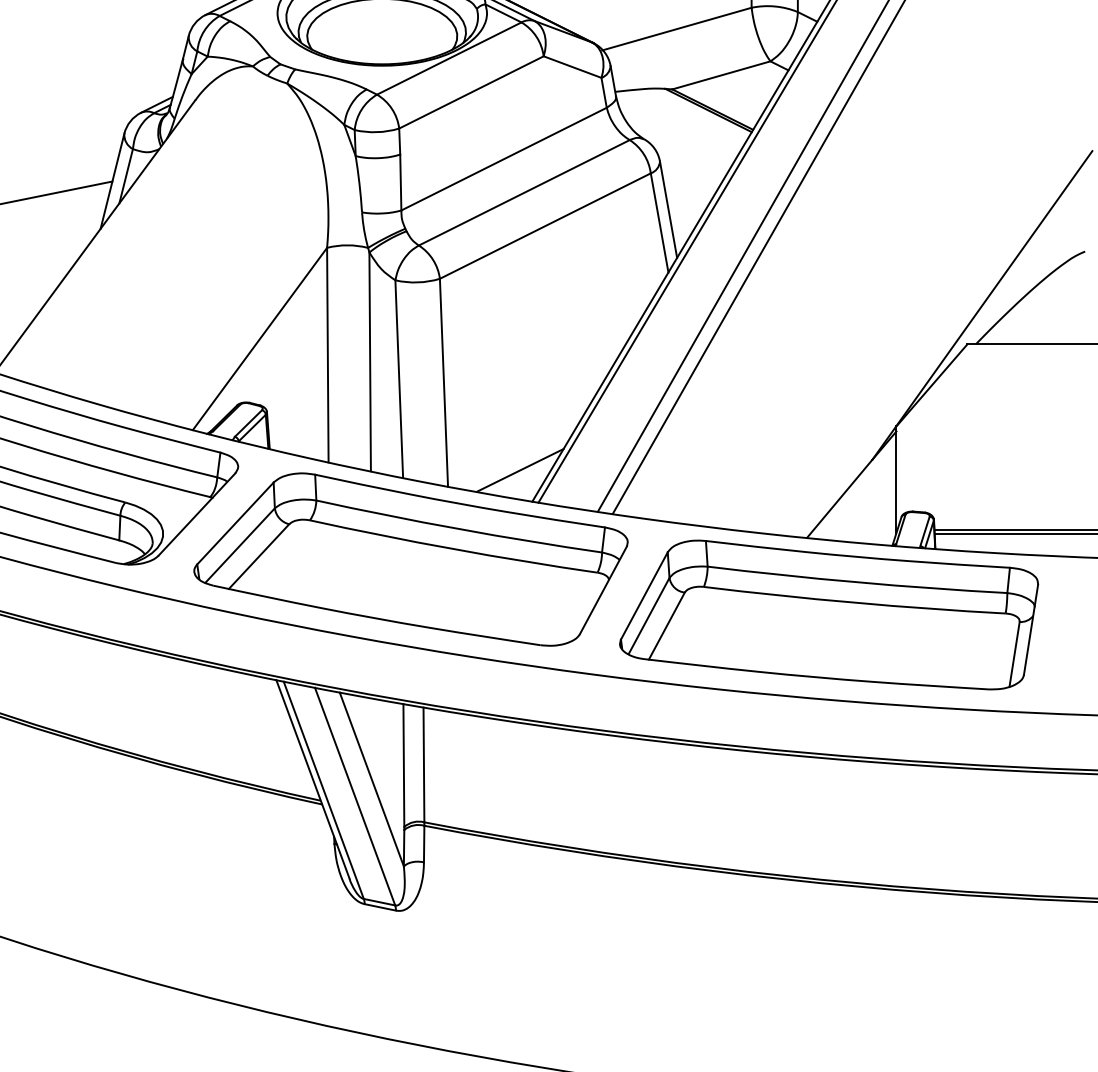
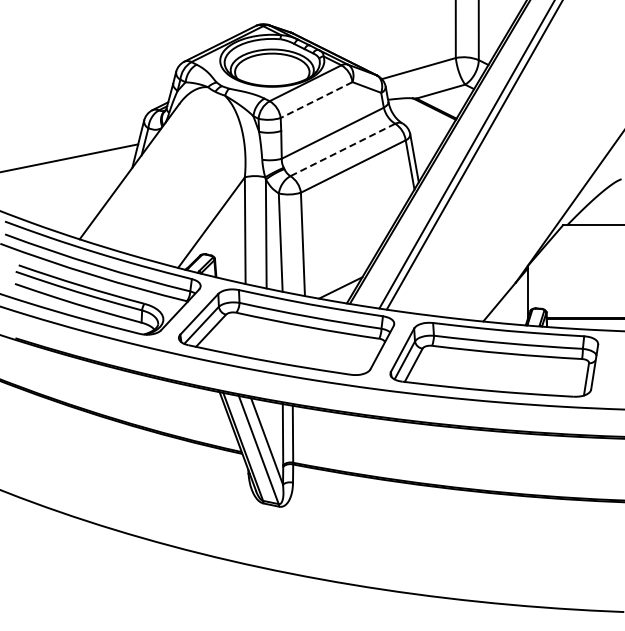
line: (471, 93) -> (316, 100), solid -> dashed
line: (523, 191) -> (342, 149), solid -> dashed

